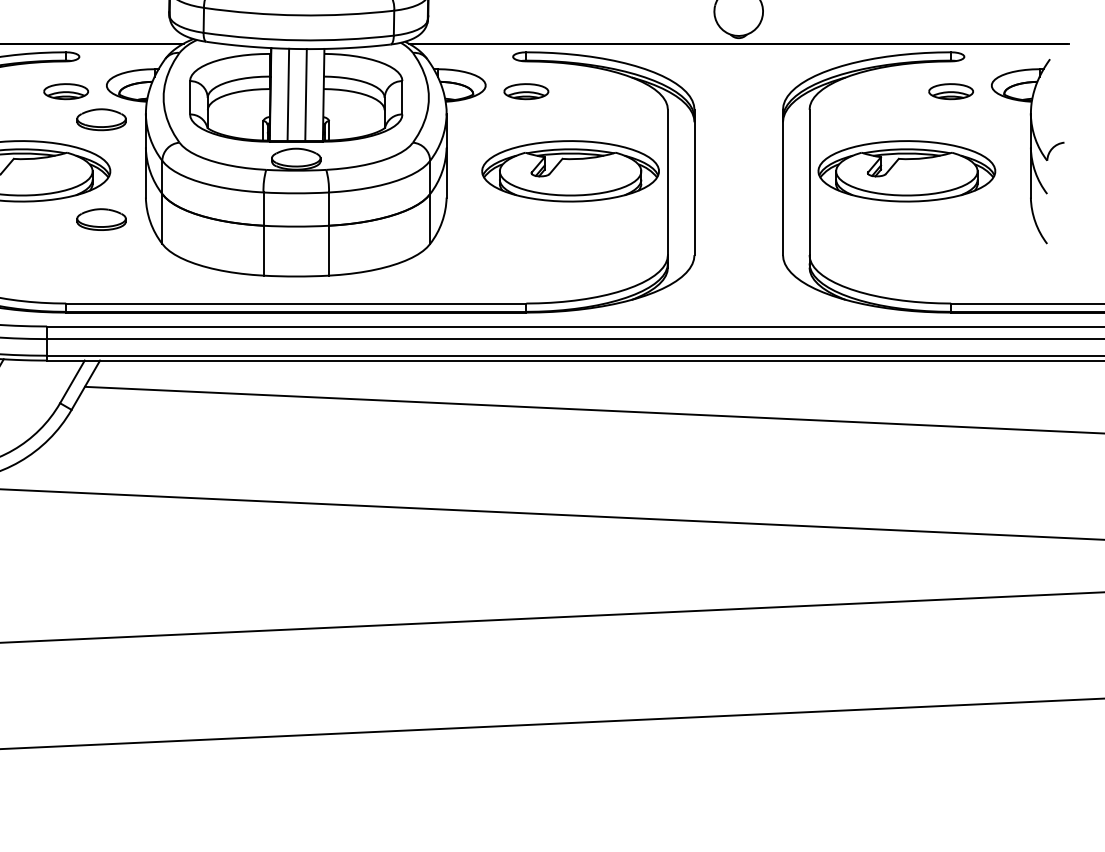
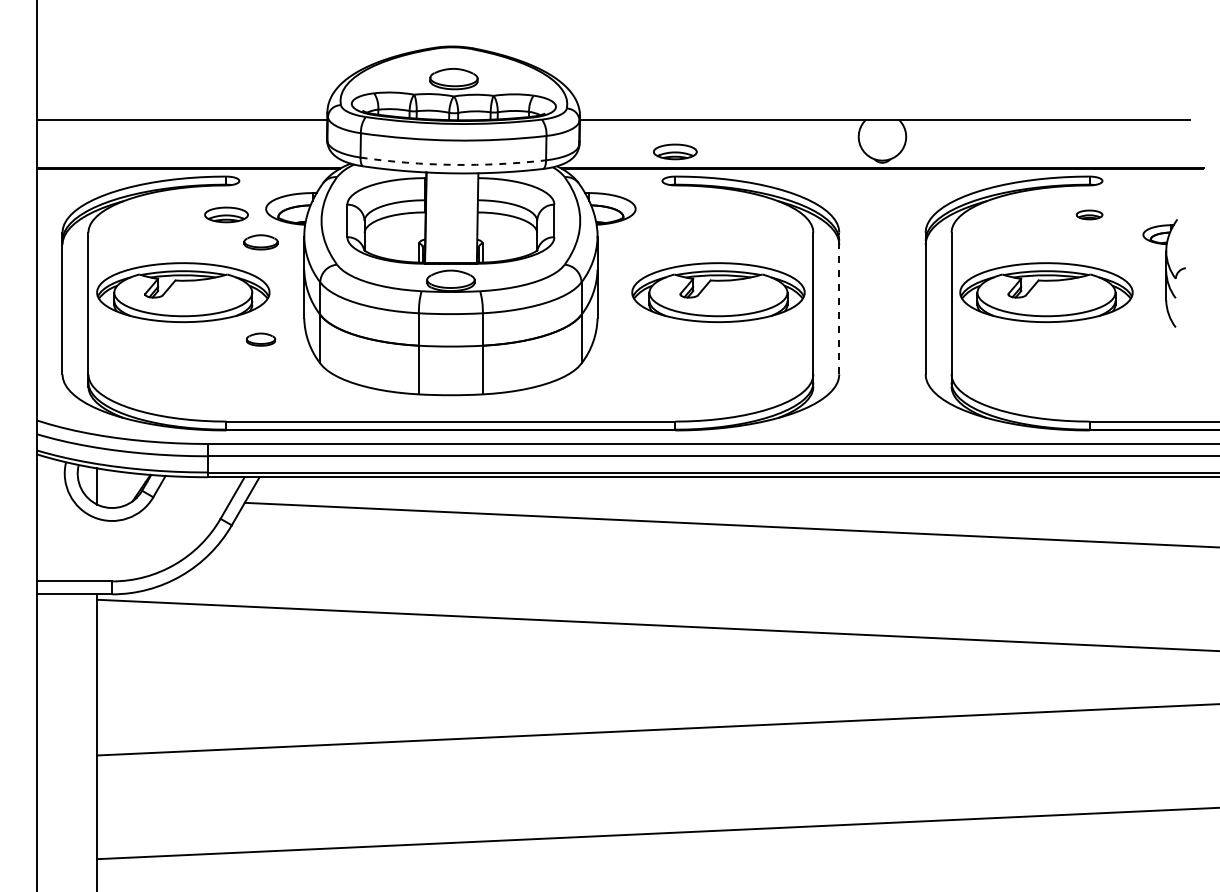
arc: (298, 39) -> (453, 164), solid -> dashed
part: (526, 91) -> (675, 151), moved
part: (951, 91) -> (1089, 214), size x0.6
line: (287, 94) -> (442, 217), removed
line: (306, 94) -> (460, 217), removed
part: (101, 119) -> (260, 242), size x0.7
part: (1027, 151) -> (1164, 273), size x0.6
line: (694, 182) -> (839, 303), solid -> dashed
part: (101, 219) -> (260, 339), size x0.6

